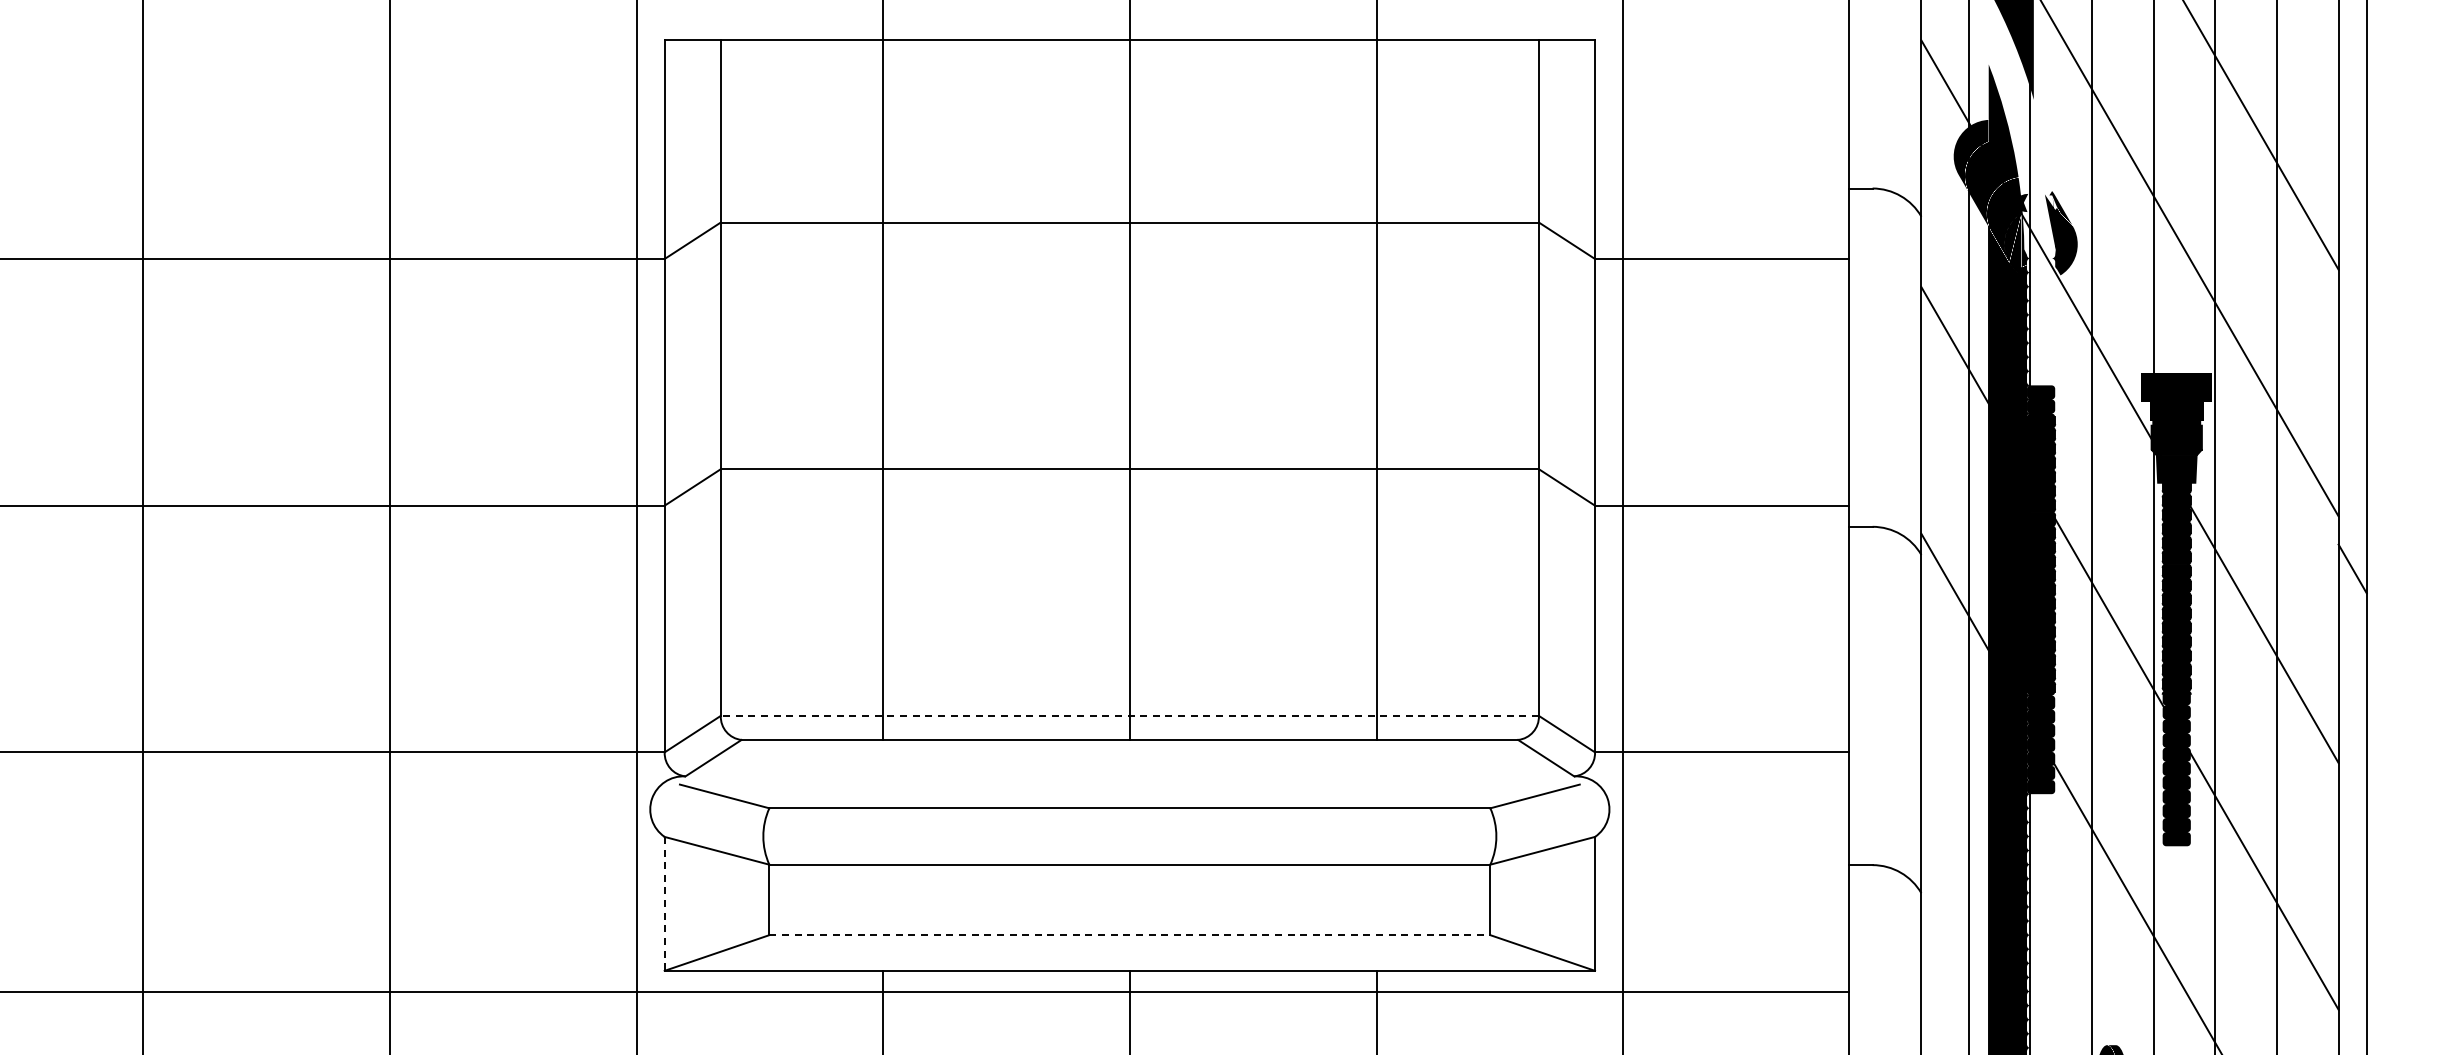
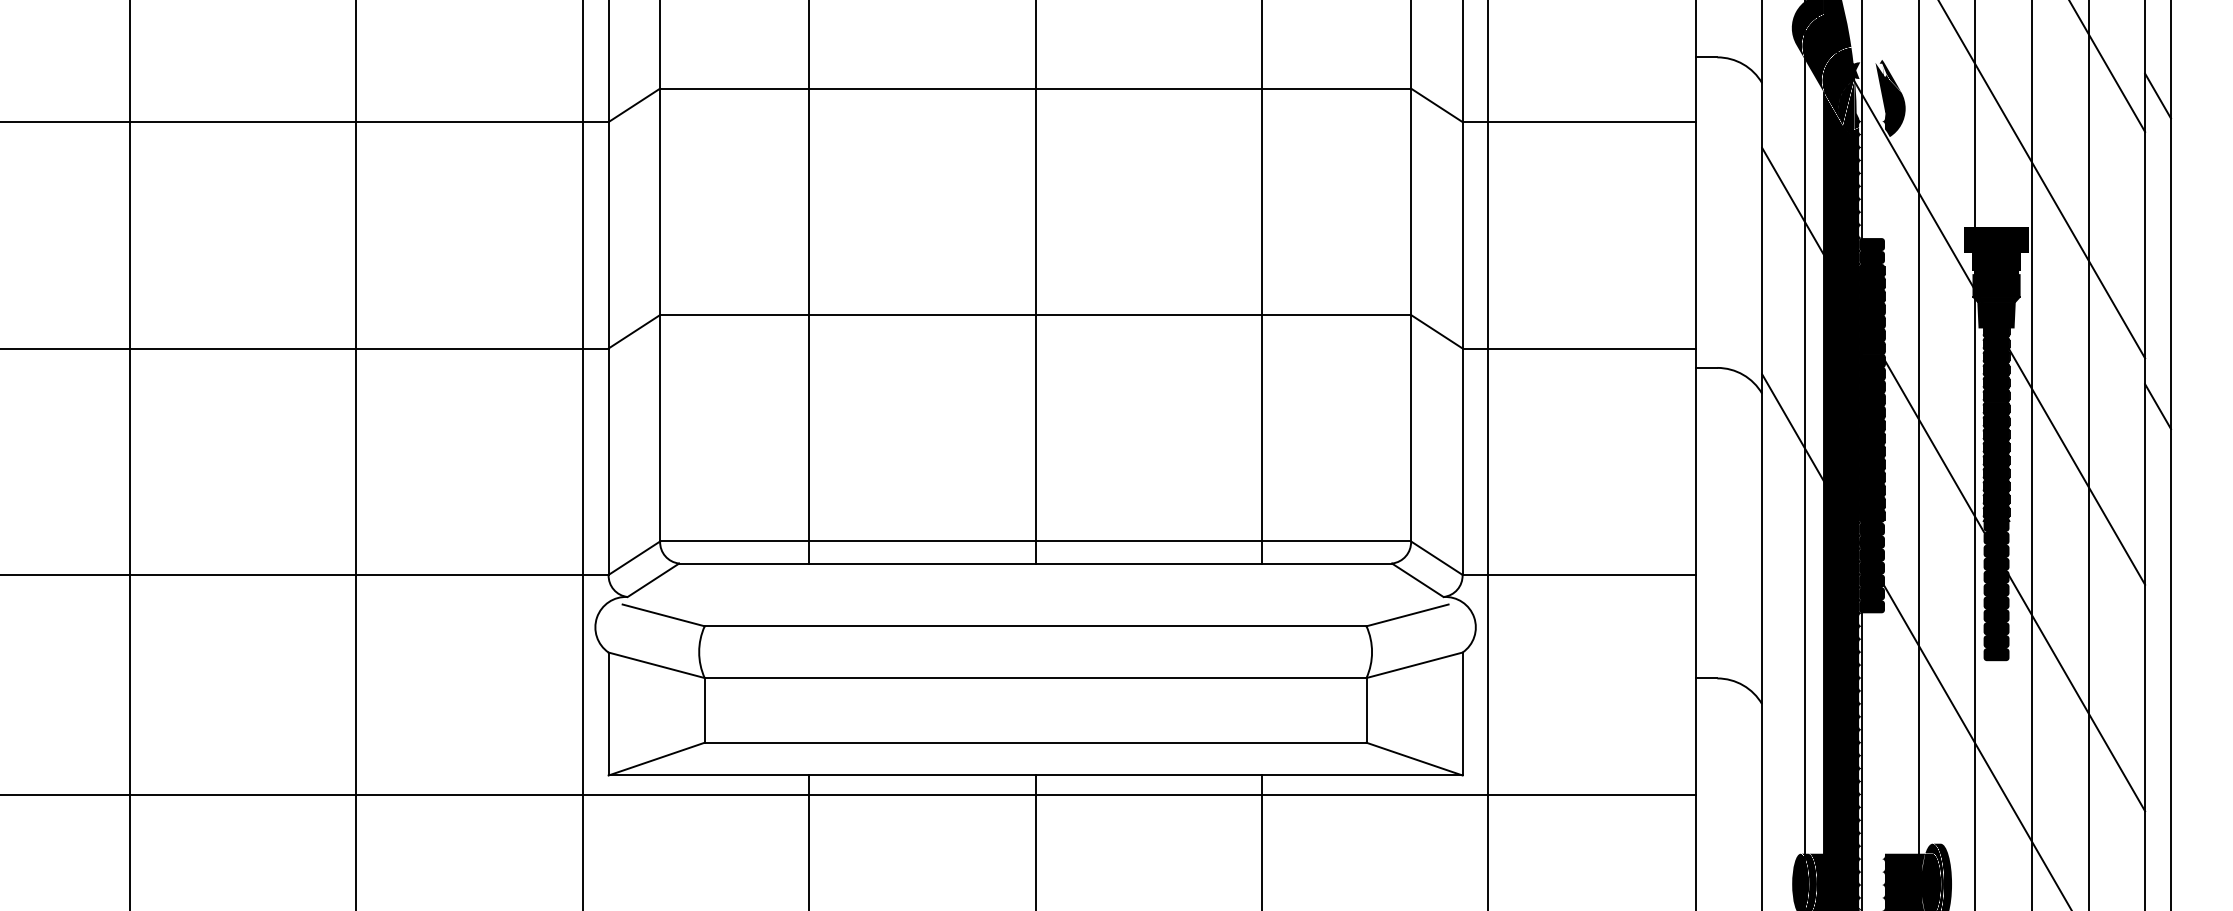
line: (2352, 230) -> (2157, 95), added
line: (1129, 715) -> (1035, 541), dashed -> solid
line: (664, 903) -> (608, 713), dashed -> solid
line: (1130, 935) -> (1036, 743), dashed -> solid

